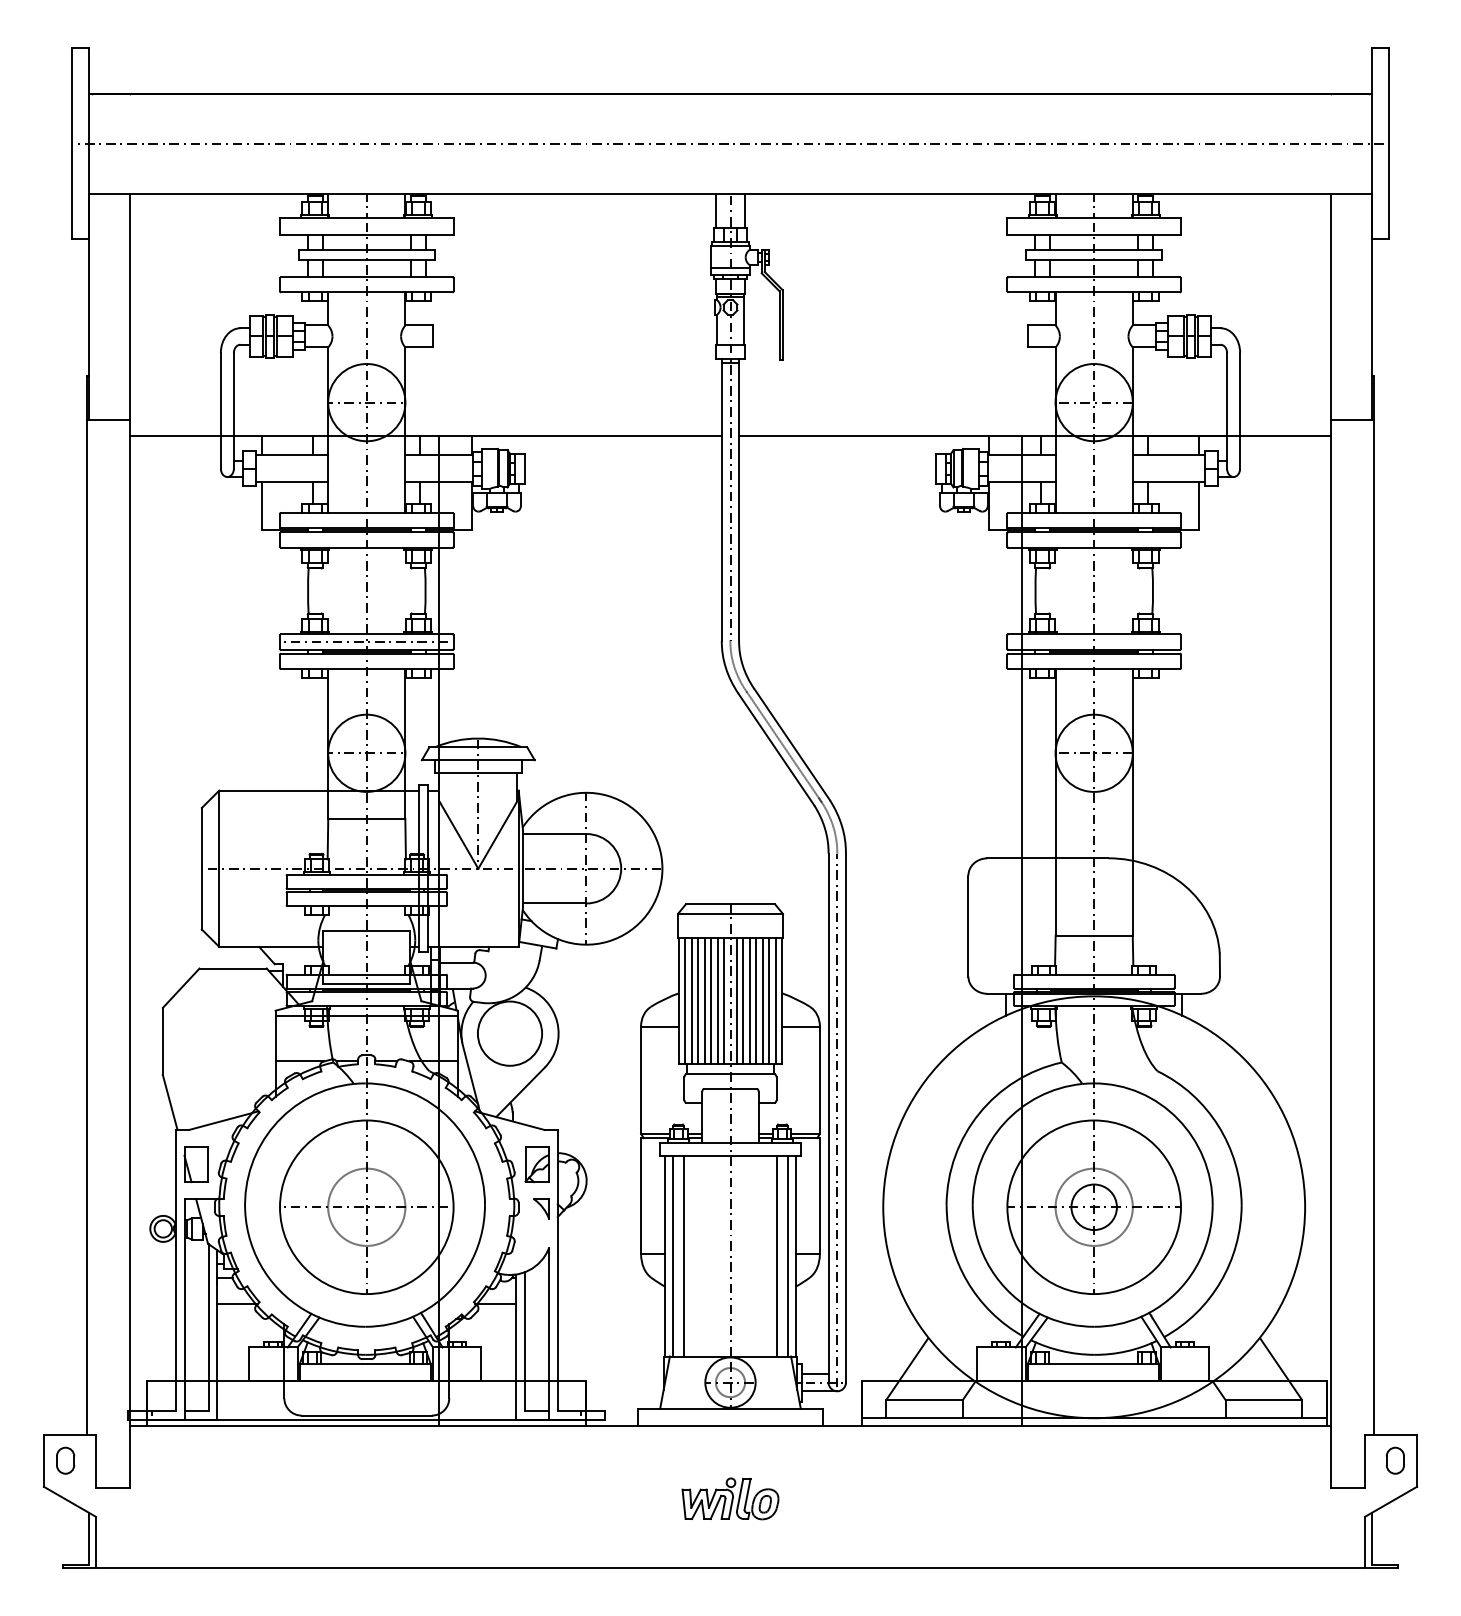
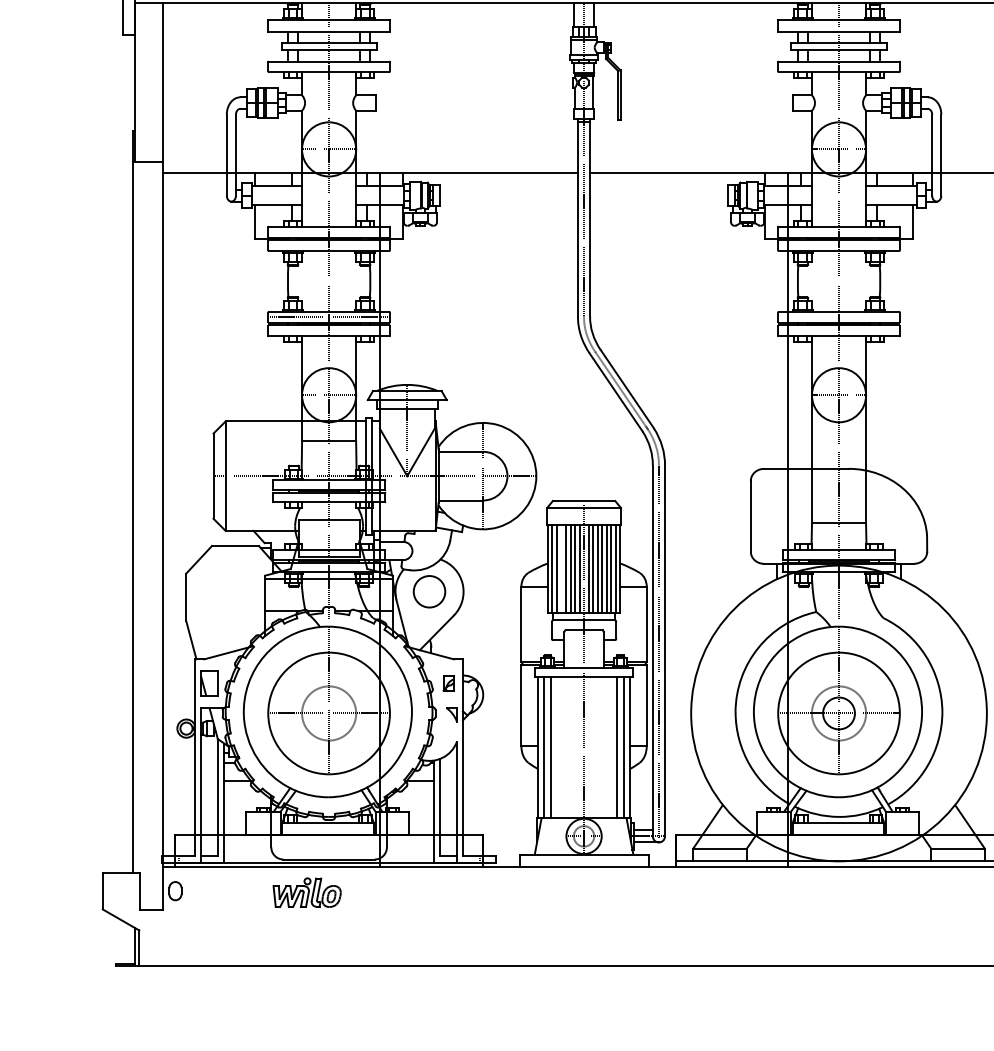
line: (698, 1000) -> (561, 568), removed
circle: (509, 1033) -> (429, 591), size x0.7
part: (536, 1164) -> (448, 683), size x0.6
part: (65, 1460) -> (175, 890), moved
part: (730, 1498) -> (307, 892), moved

